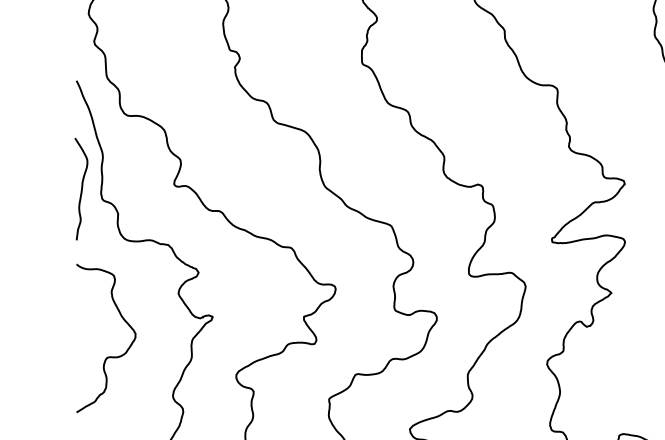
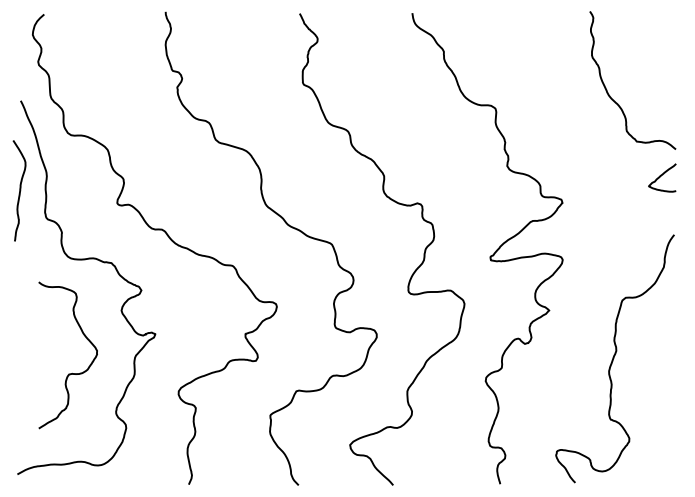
curve: (81, 188) -> (19, 190), moved
curve: (106, 356) -> (68, 373), moved

